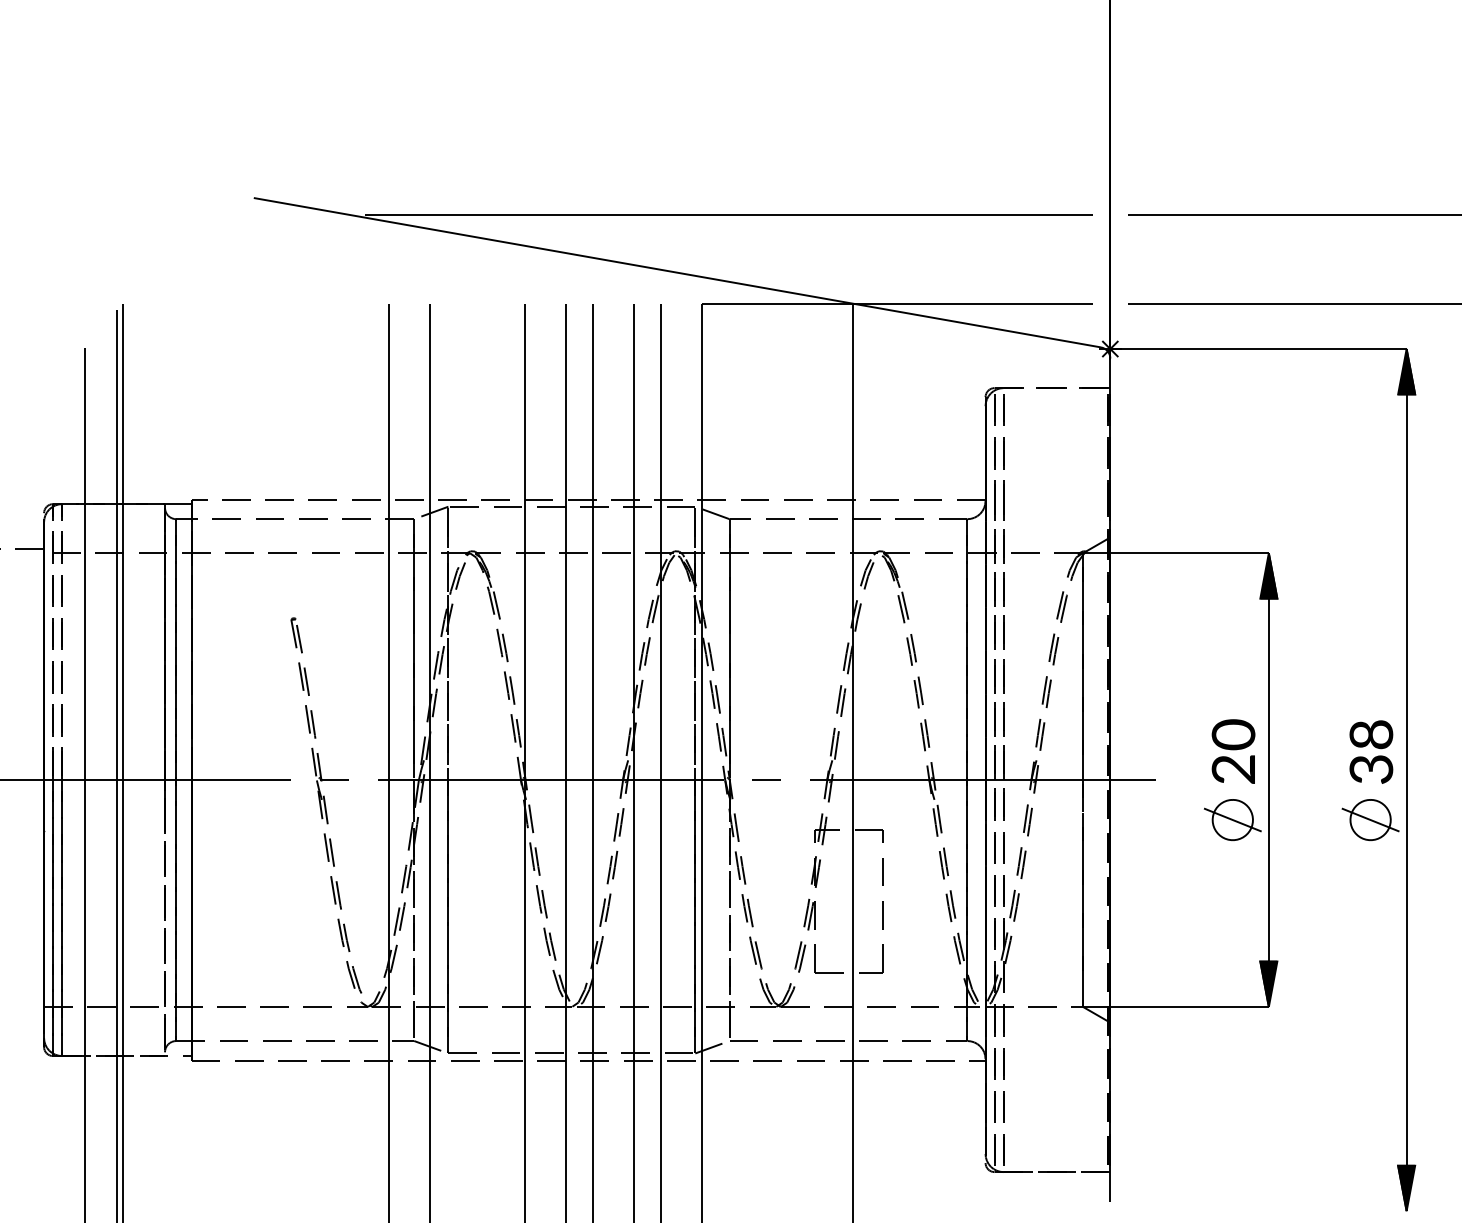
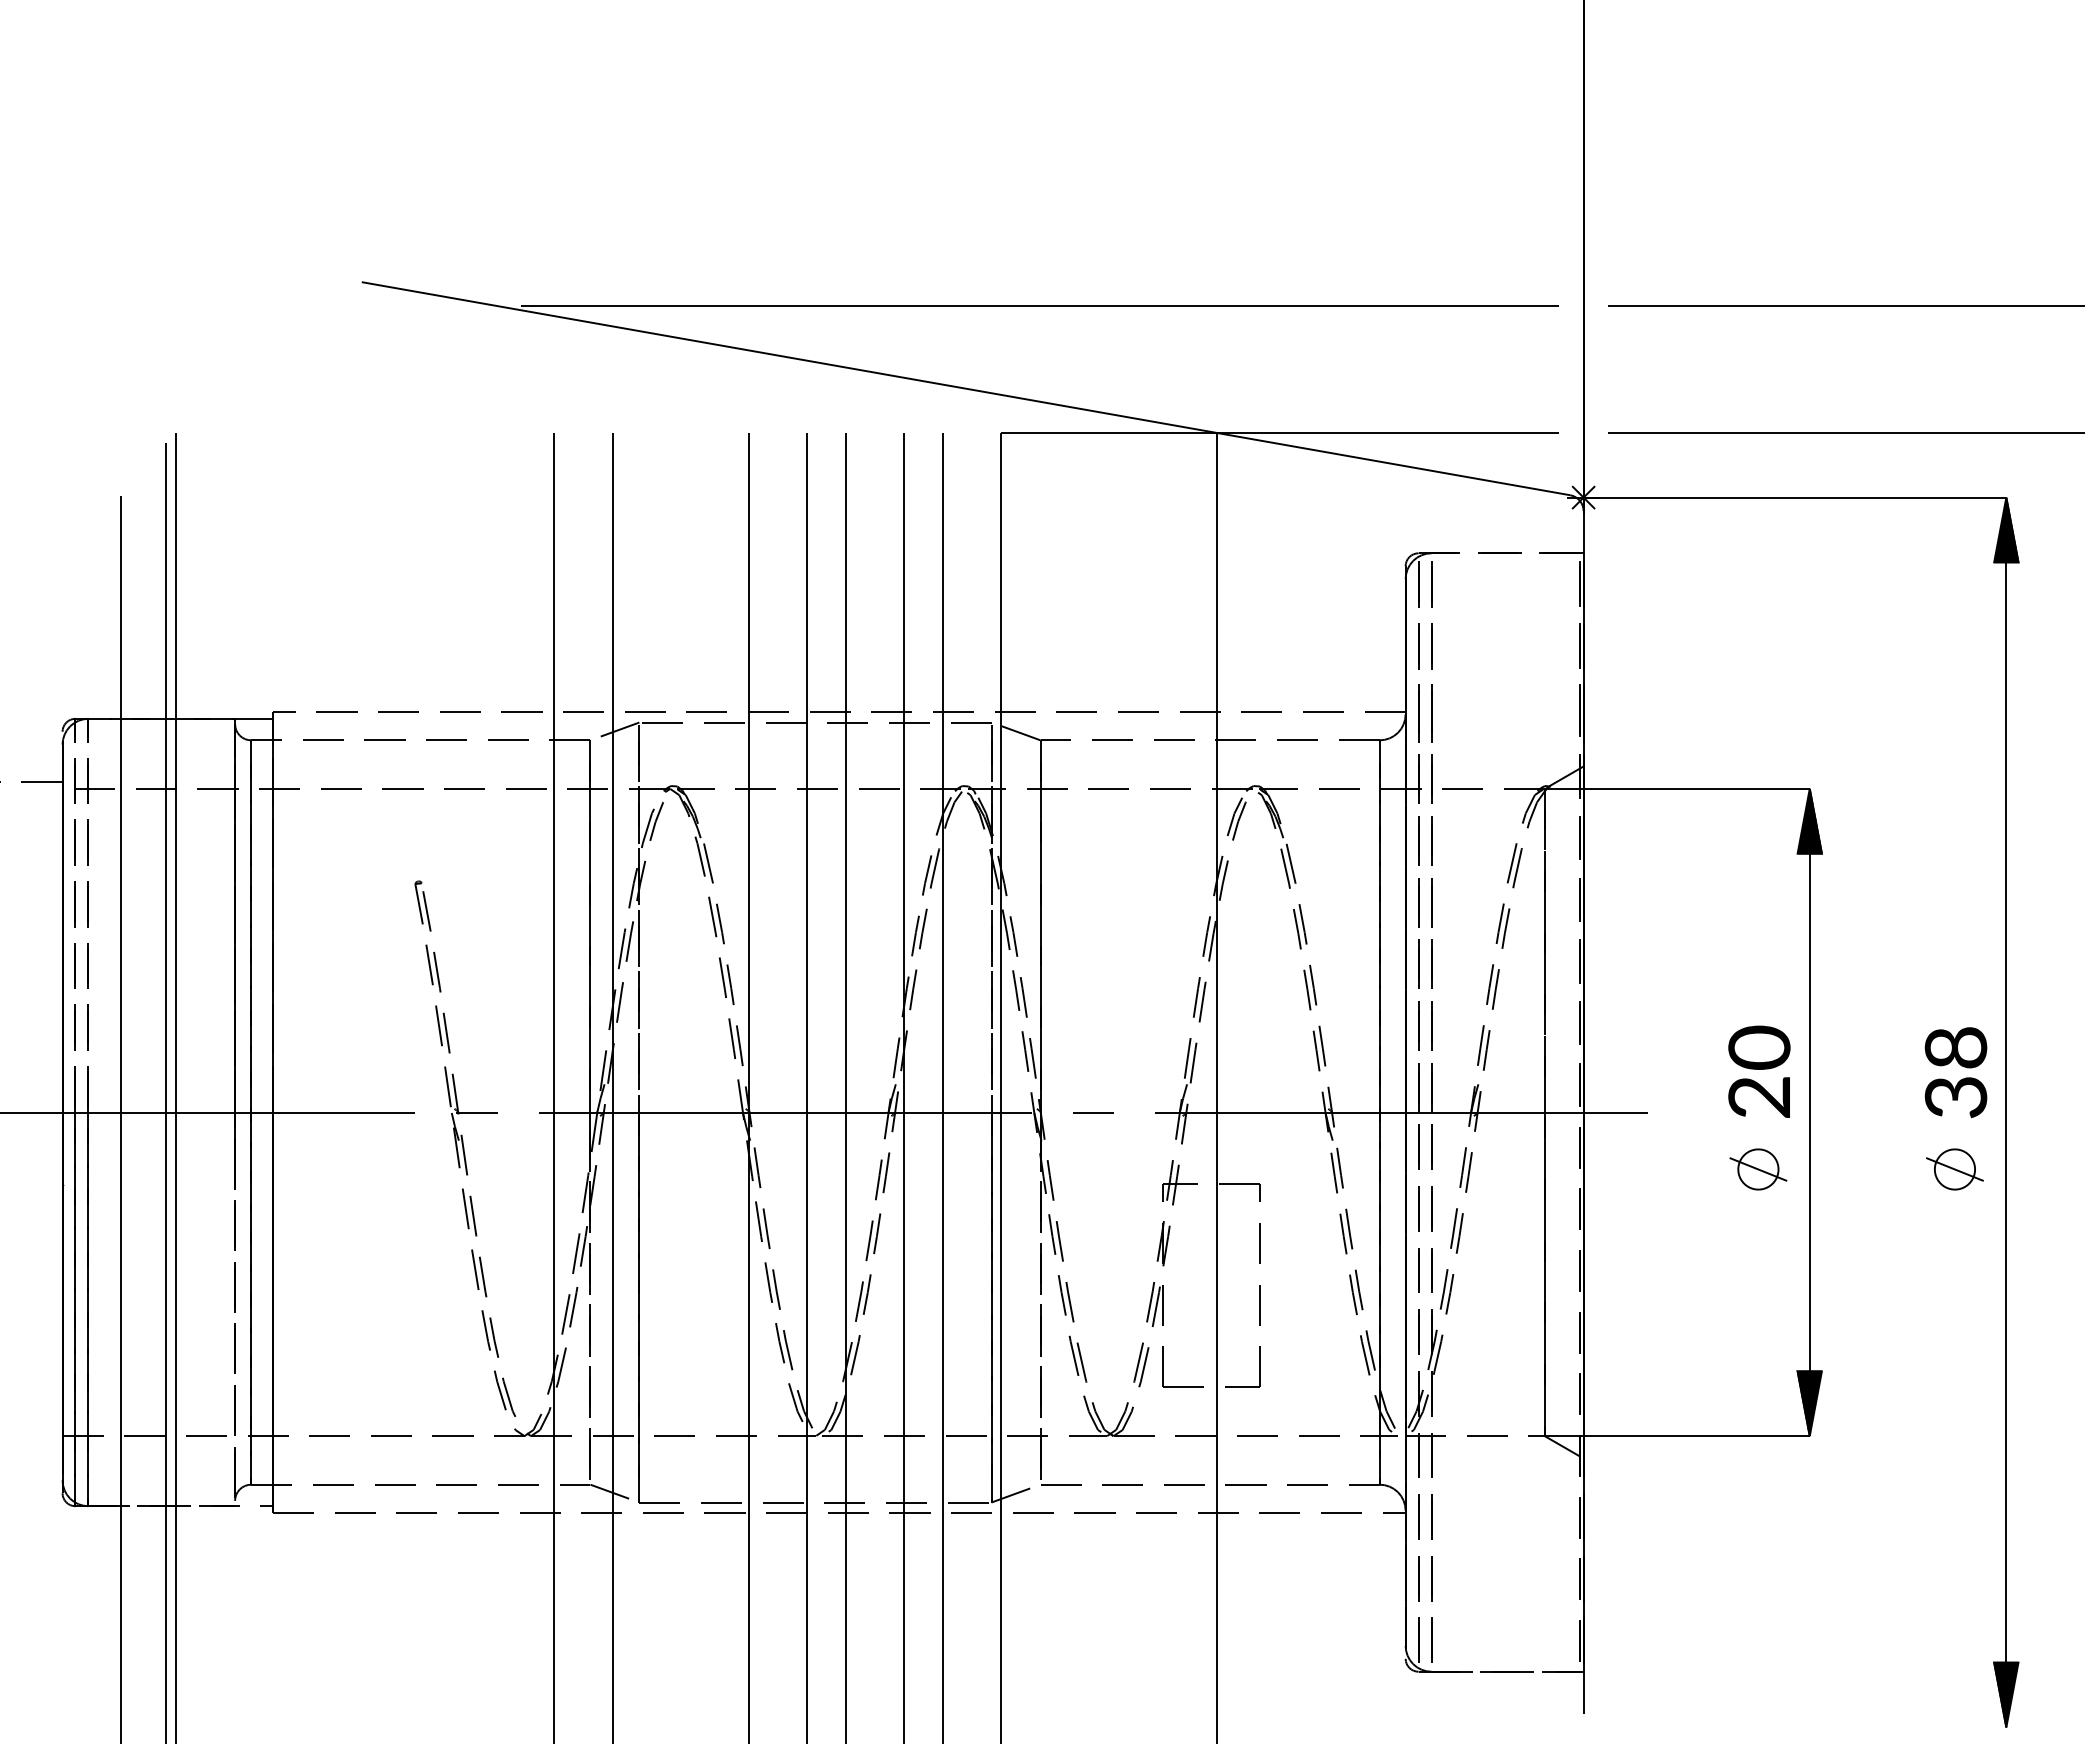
part: (1232, 820) -> (1758, 1169), size x0.7
part: (1370, 820) -> (1954, 1169), size x0.7

